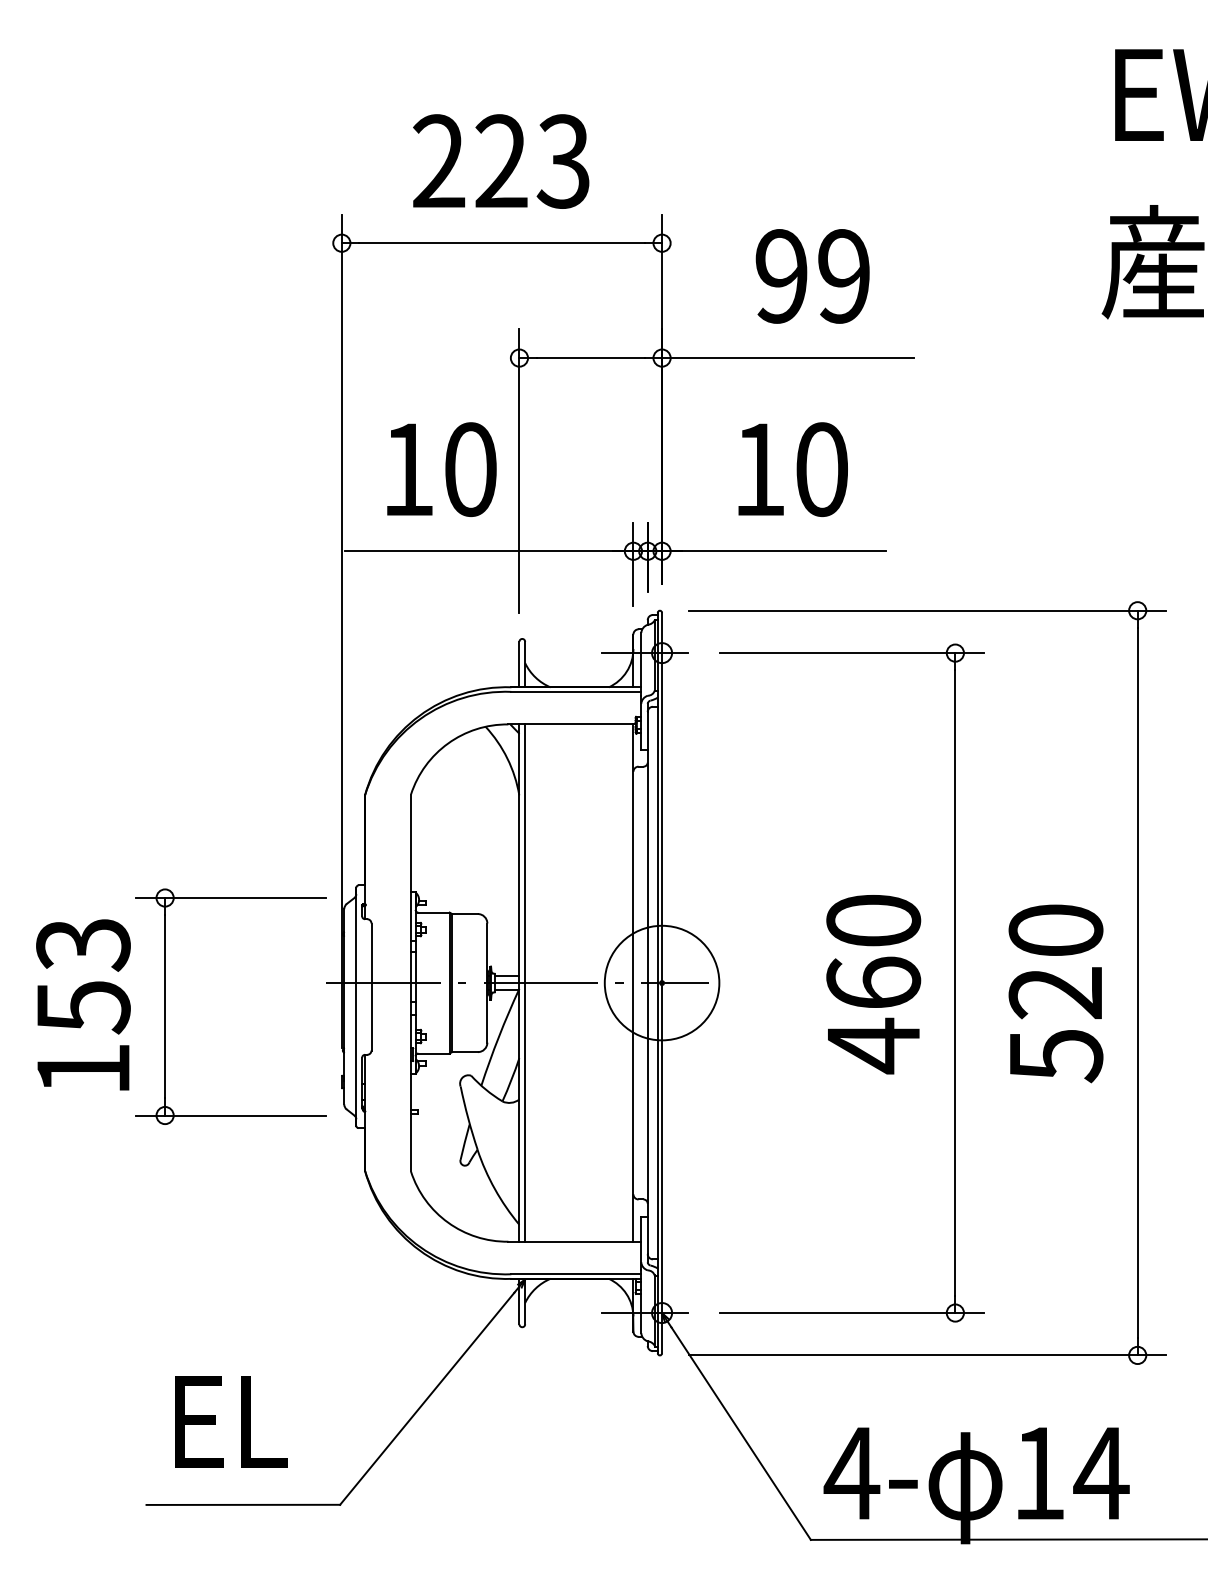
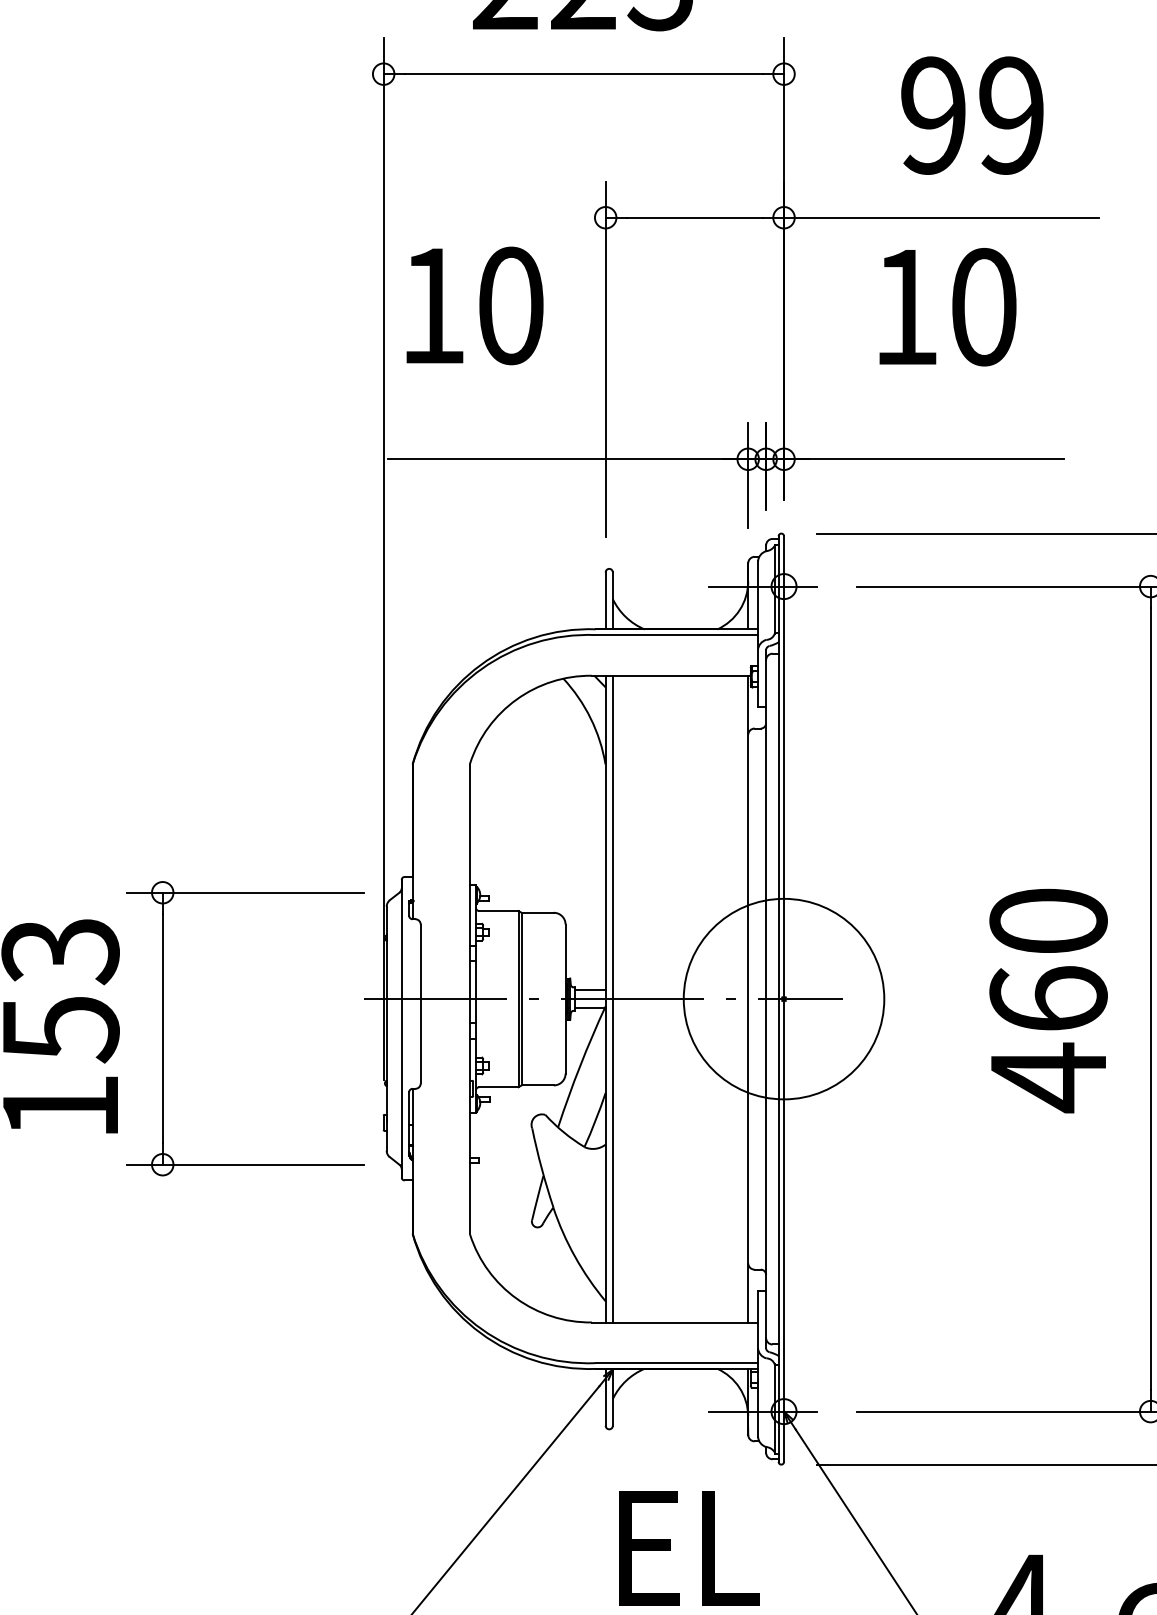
text: (441, 469) -> (474, 305), moved
text: (792, 469) -> (947, 307), moved
circle: (661, 982) -> (783, 998), size x1.4
text: (231, 1421) -> (689, 1547), moved

